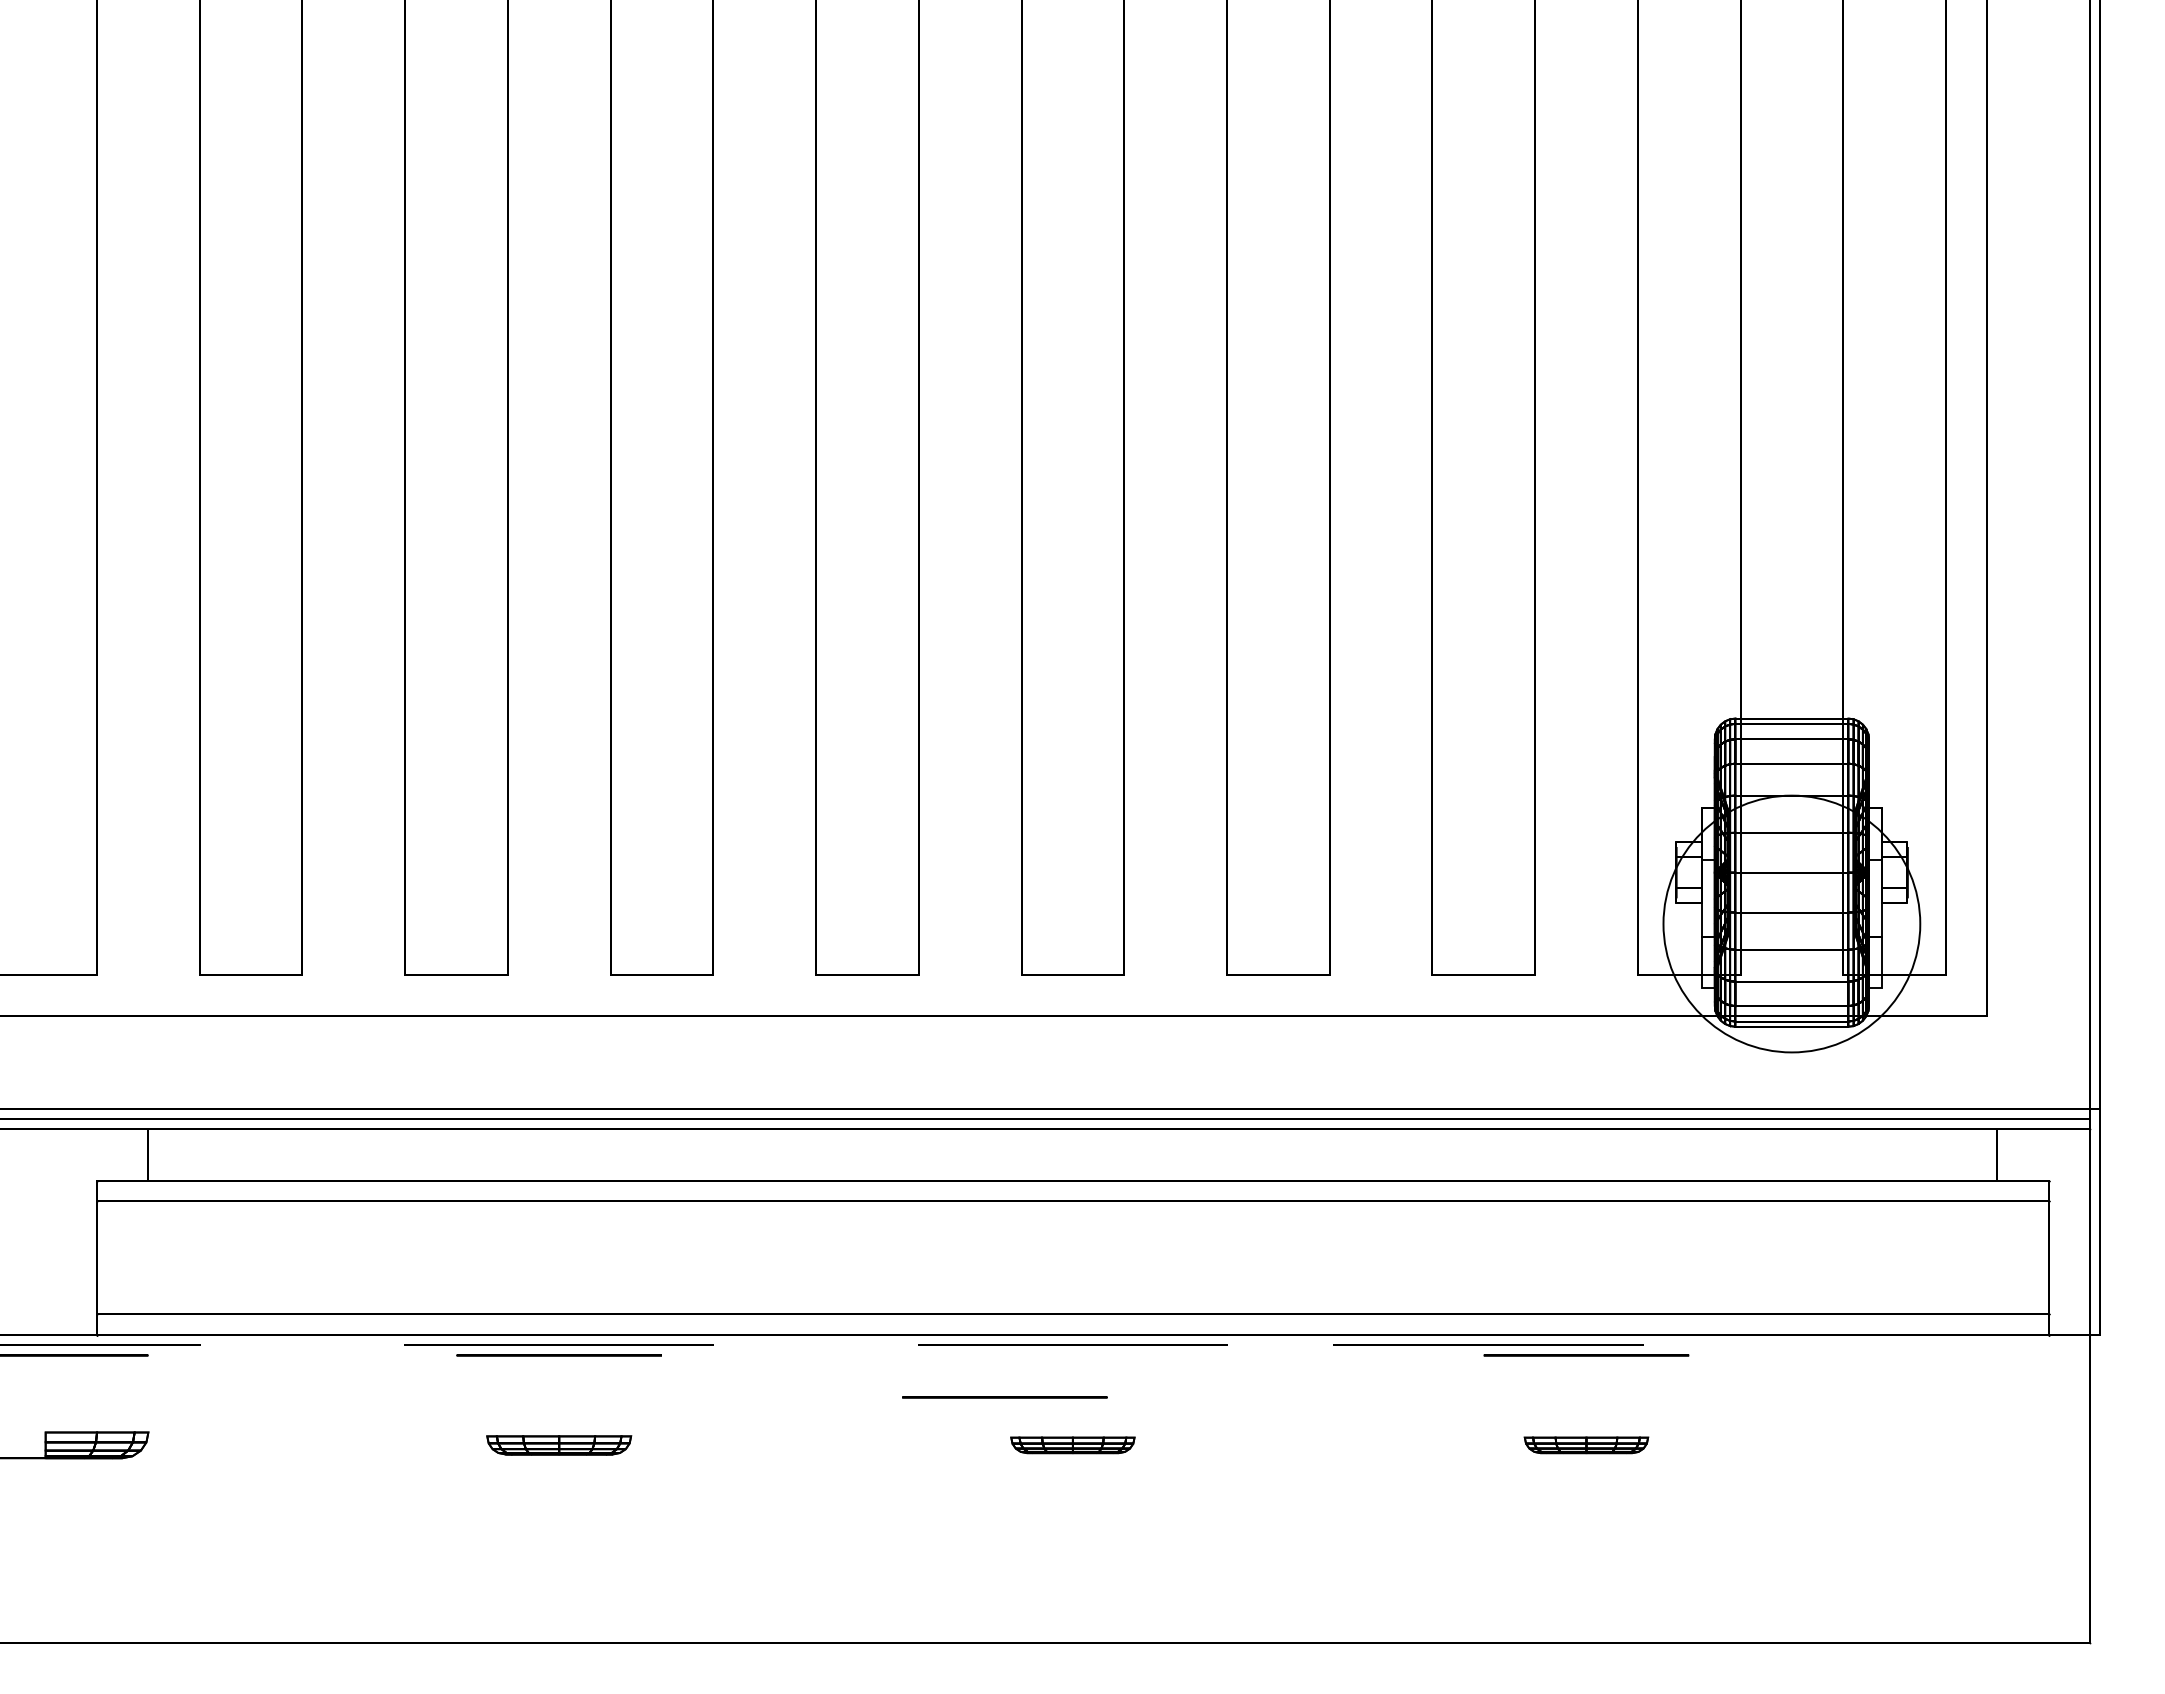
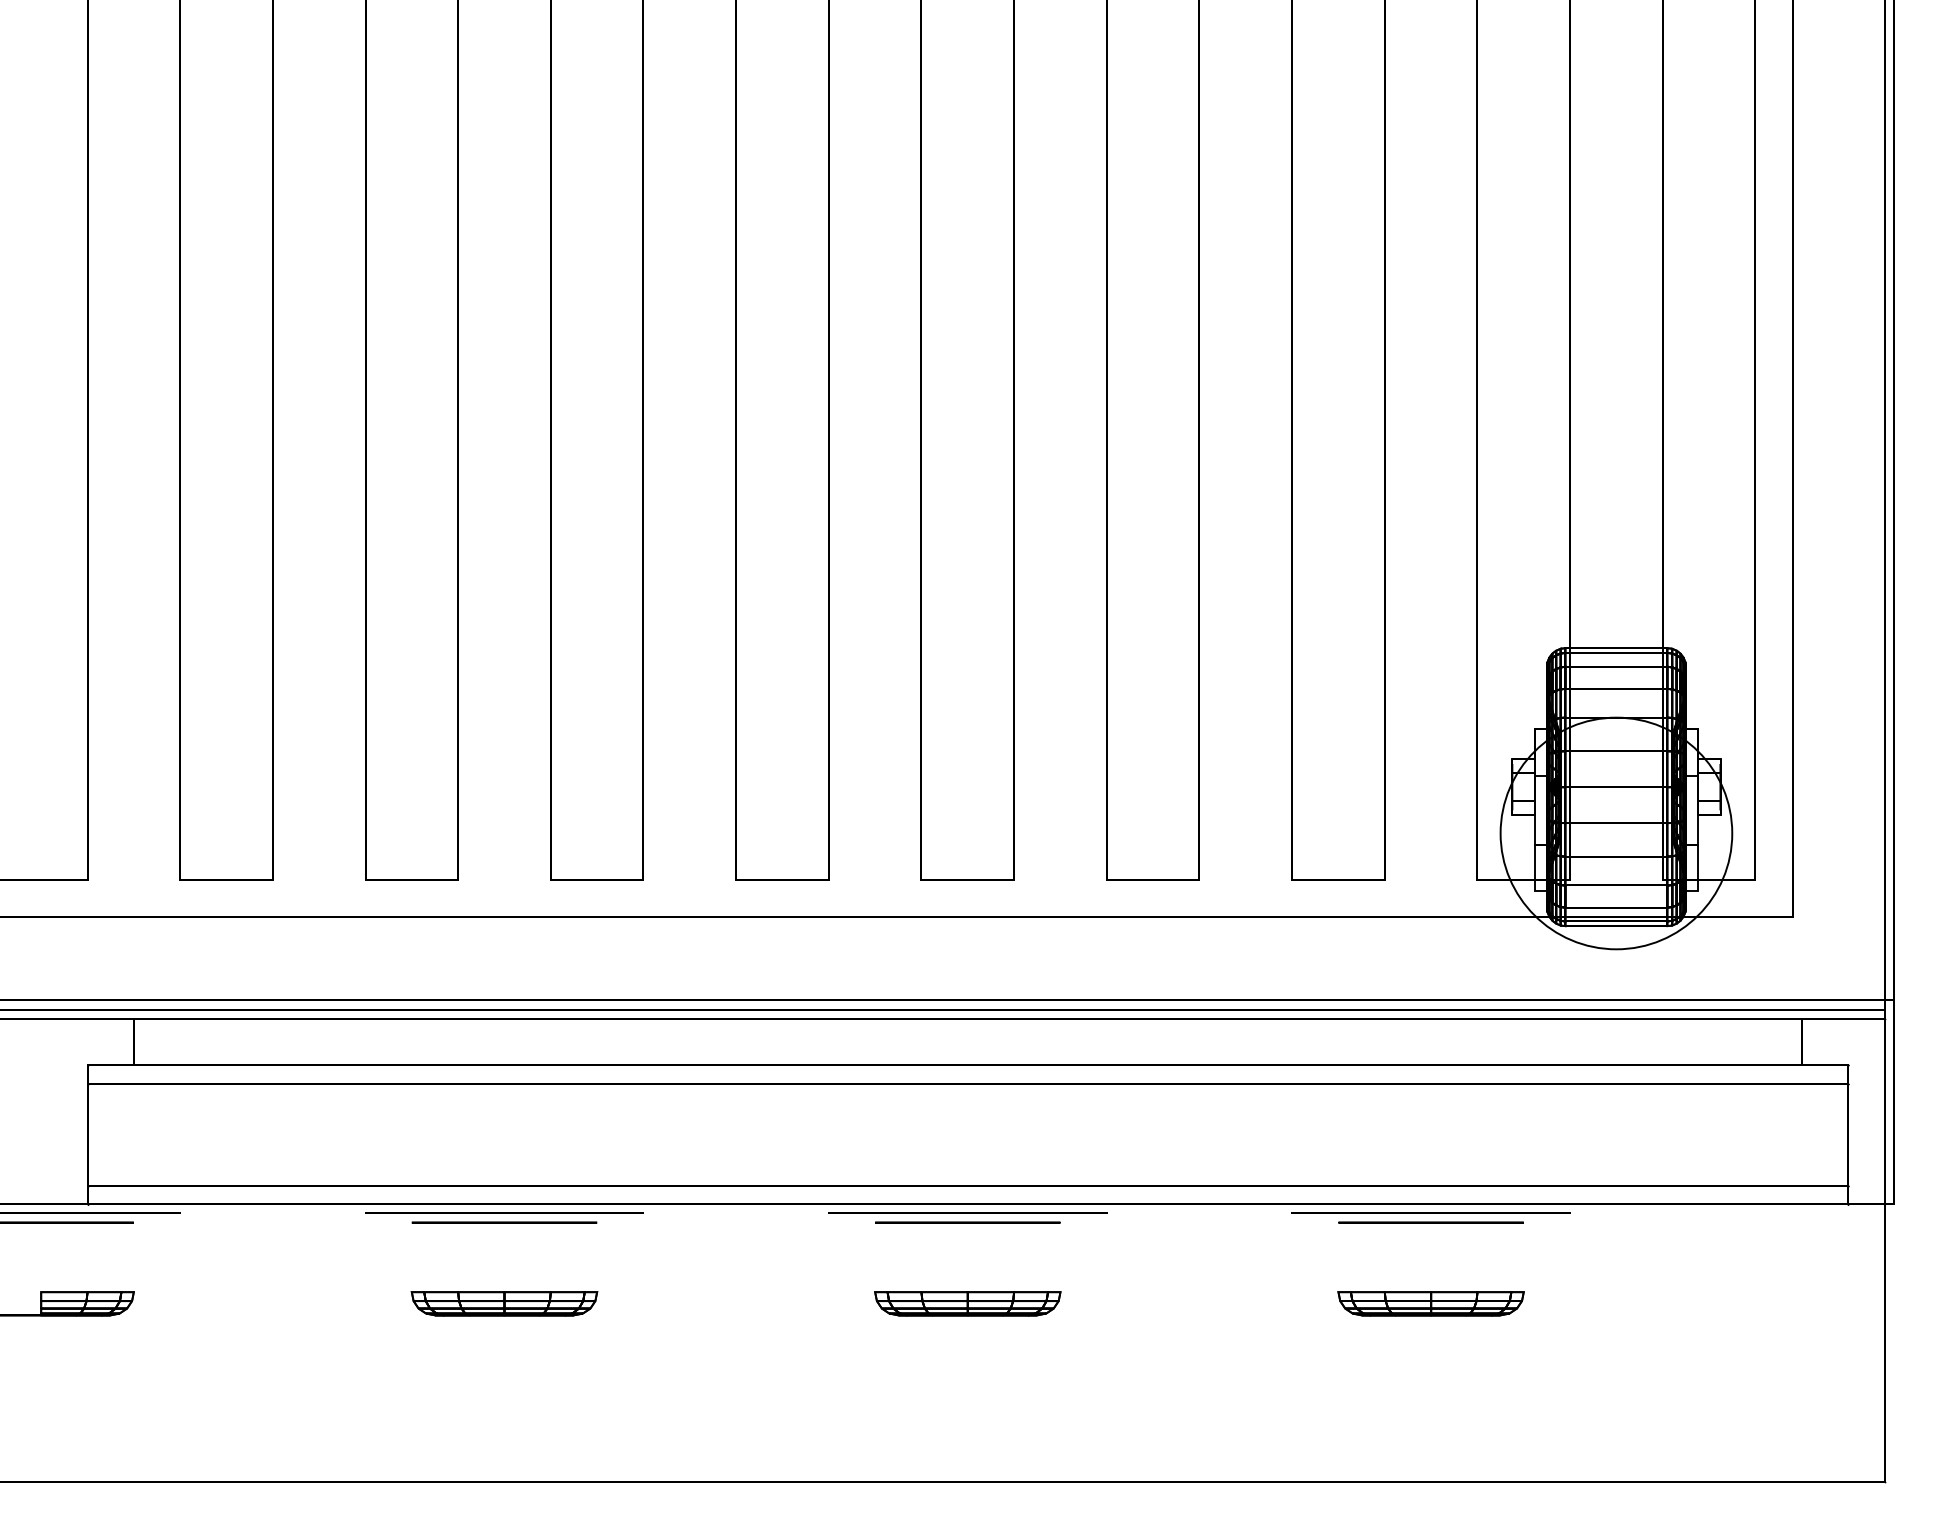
line: (1488, 1344) -> (1431, 1212), moved
circle: (1004, 1397) -> (967, 1222), moved
part: (558, 1445) -> (503, 1303), size x1.43
part: (1072, 1445) -> (967, 1303), size x1.67
part: (1586, 1445) -> (1431, 1303), size x1.67

